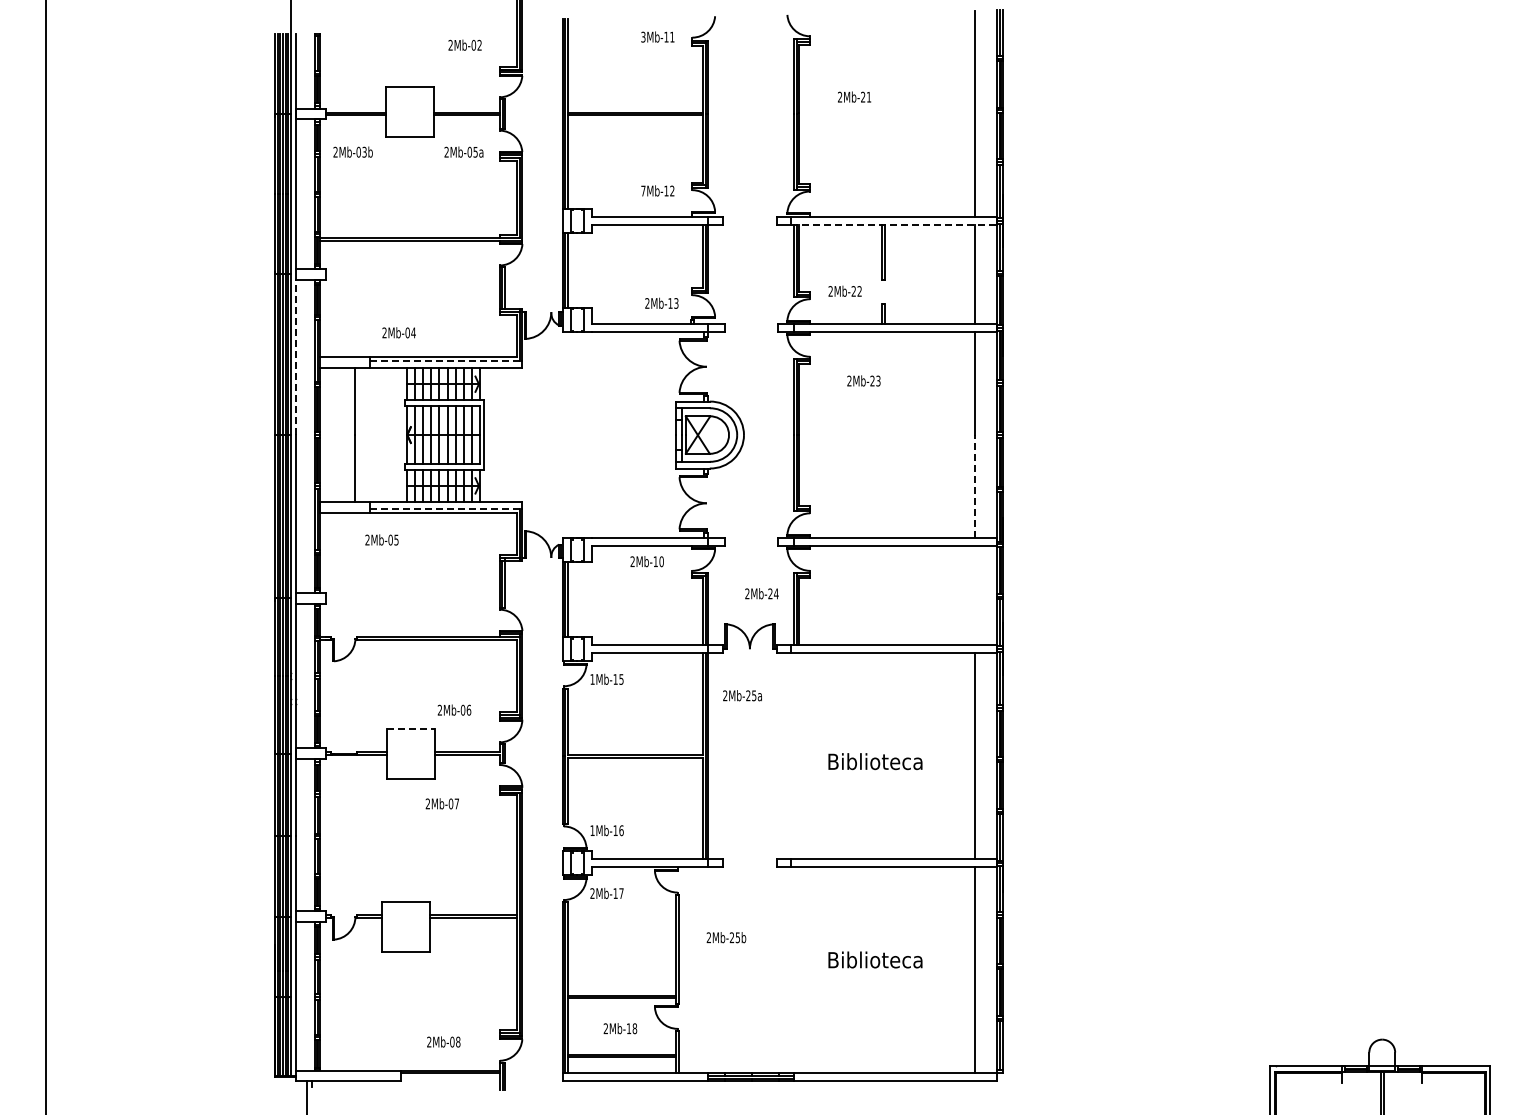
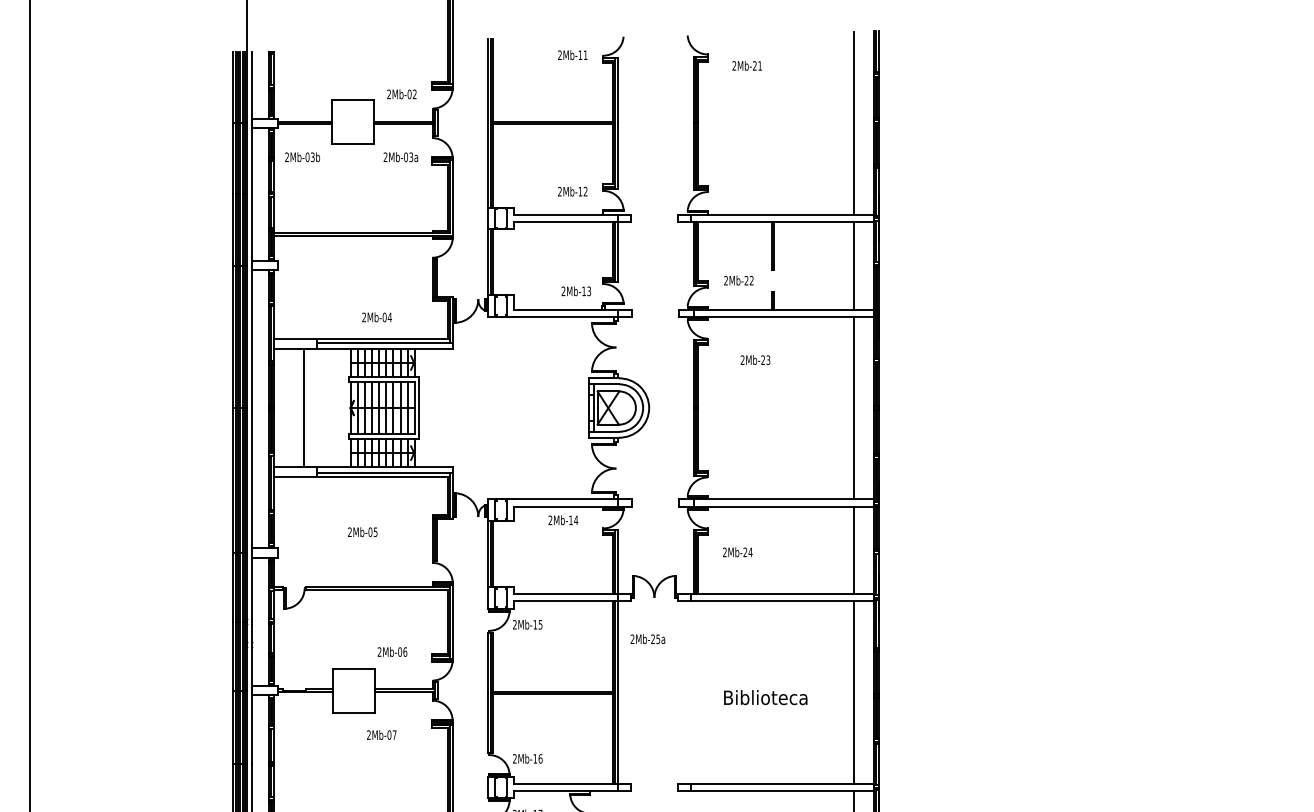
text: (643, 37) -> (560, 55), 3Mb-11 -> 2Mb-11
text: (464, 44) -> (401, 93), moved
text: (854, 96) -> (747, 65), moved
text: (475, 151) -> (411, 156), 2Mb-05a -> 2Mb-03a
text: (643, 190) -> (560, 191), 7Mb-12 -> 2Mb-12
line: (894, 224) -> (782, 221), dashed -> solid
text: (398, 332) -> (376, 317), moved
line: (296, 357) -> (252, 339), dashed -> solid
line: (446, 361) -> (385, 342), dashed -> solid
line: (974, 486) -> (853, 453), dashed -> solid
line: (446, 508) -> (385, 473), dashed -> solid
text: (381, 539) -> (362, 531), moved
text: (661, 561) -> (576, 520), 2Mb-10 -> 2Mb-14
text: (761, 593) -> (737, 552), moved
line: (974, 595) -> (853, 550), added
text: (592, 679) -> (514, 624), 1Mb-15 -> 2Mb-15
line: (410, 729) -> (353, 669), dashed -> solid
text: (592, 830) -> (514, 758), 1Mb-16 -> 2Mb-16

